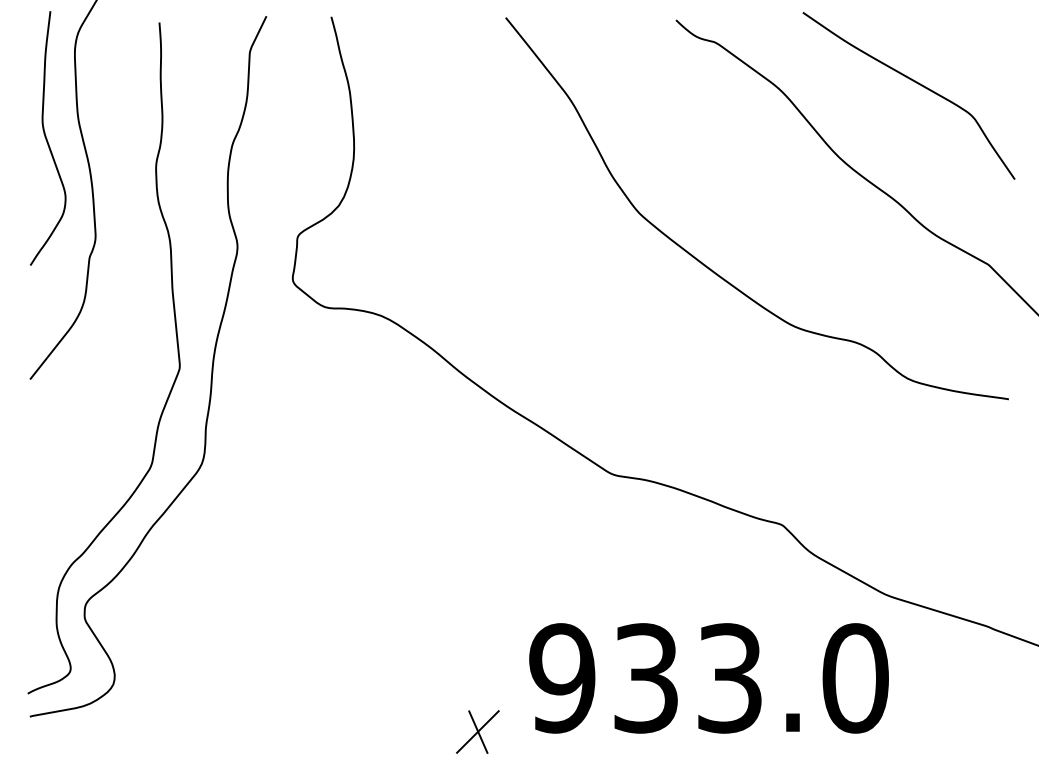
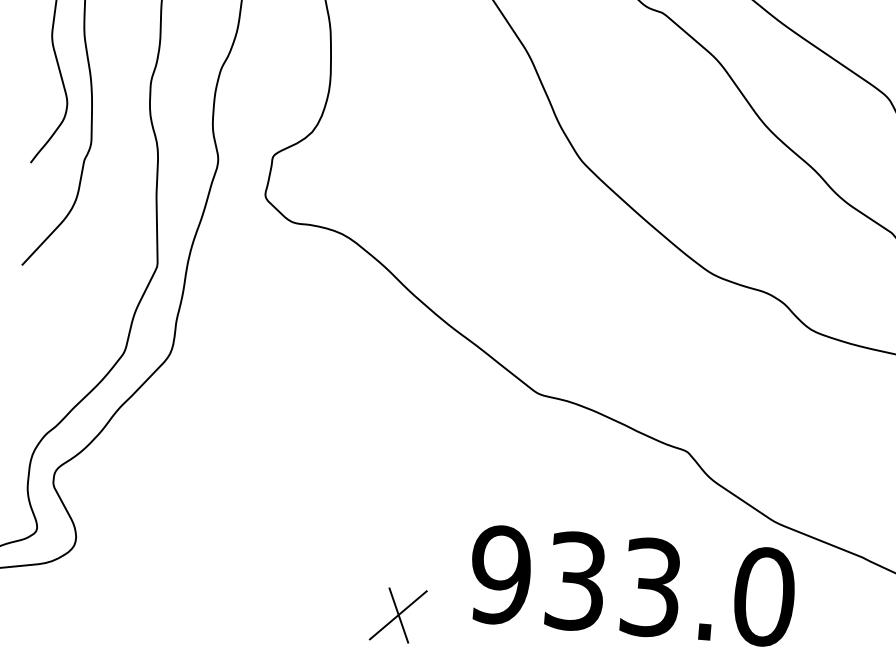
text: (708, 678) -> (632, 586), moved
part: (477, 731) -> (398, 614), size x1.4

